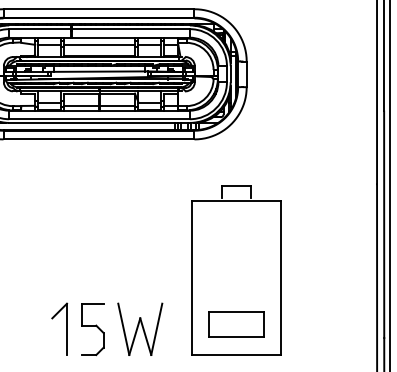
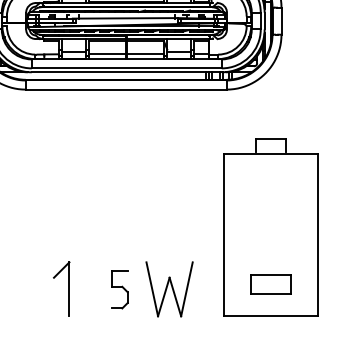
part: (236, 324) -> (270, 284), size x0.7
part: (66, 328) -> (68, 288), moved
part: (92, 329) -> (119, 289), size x0.7

